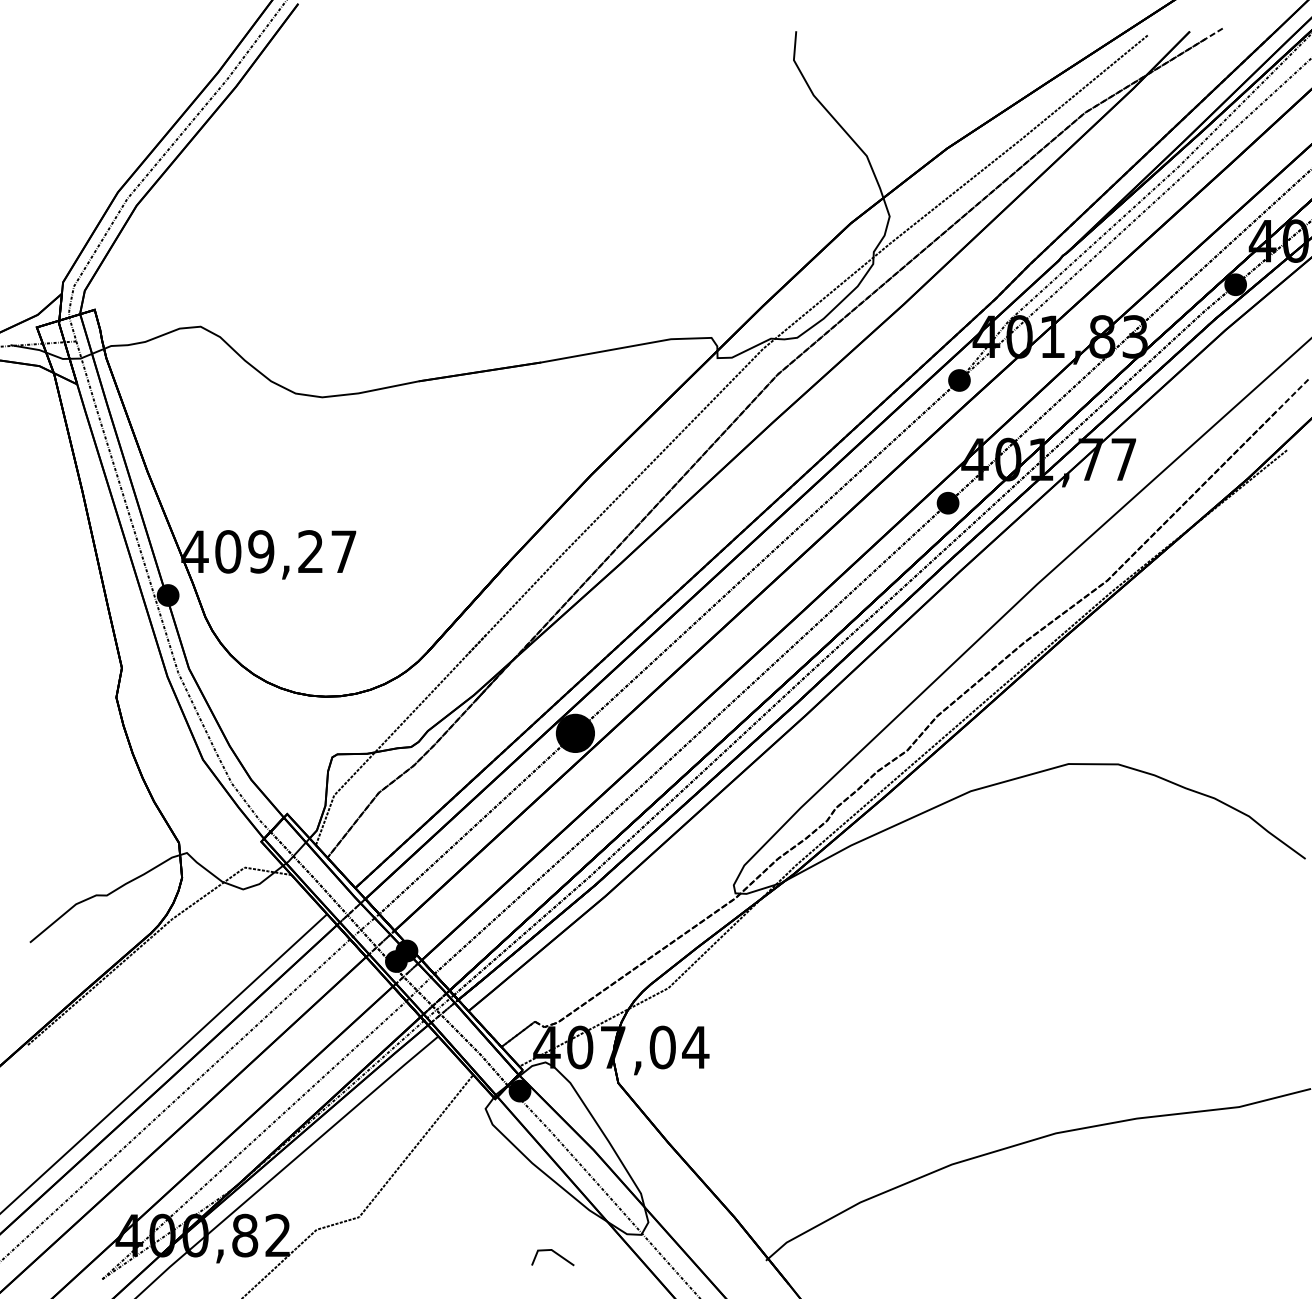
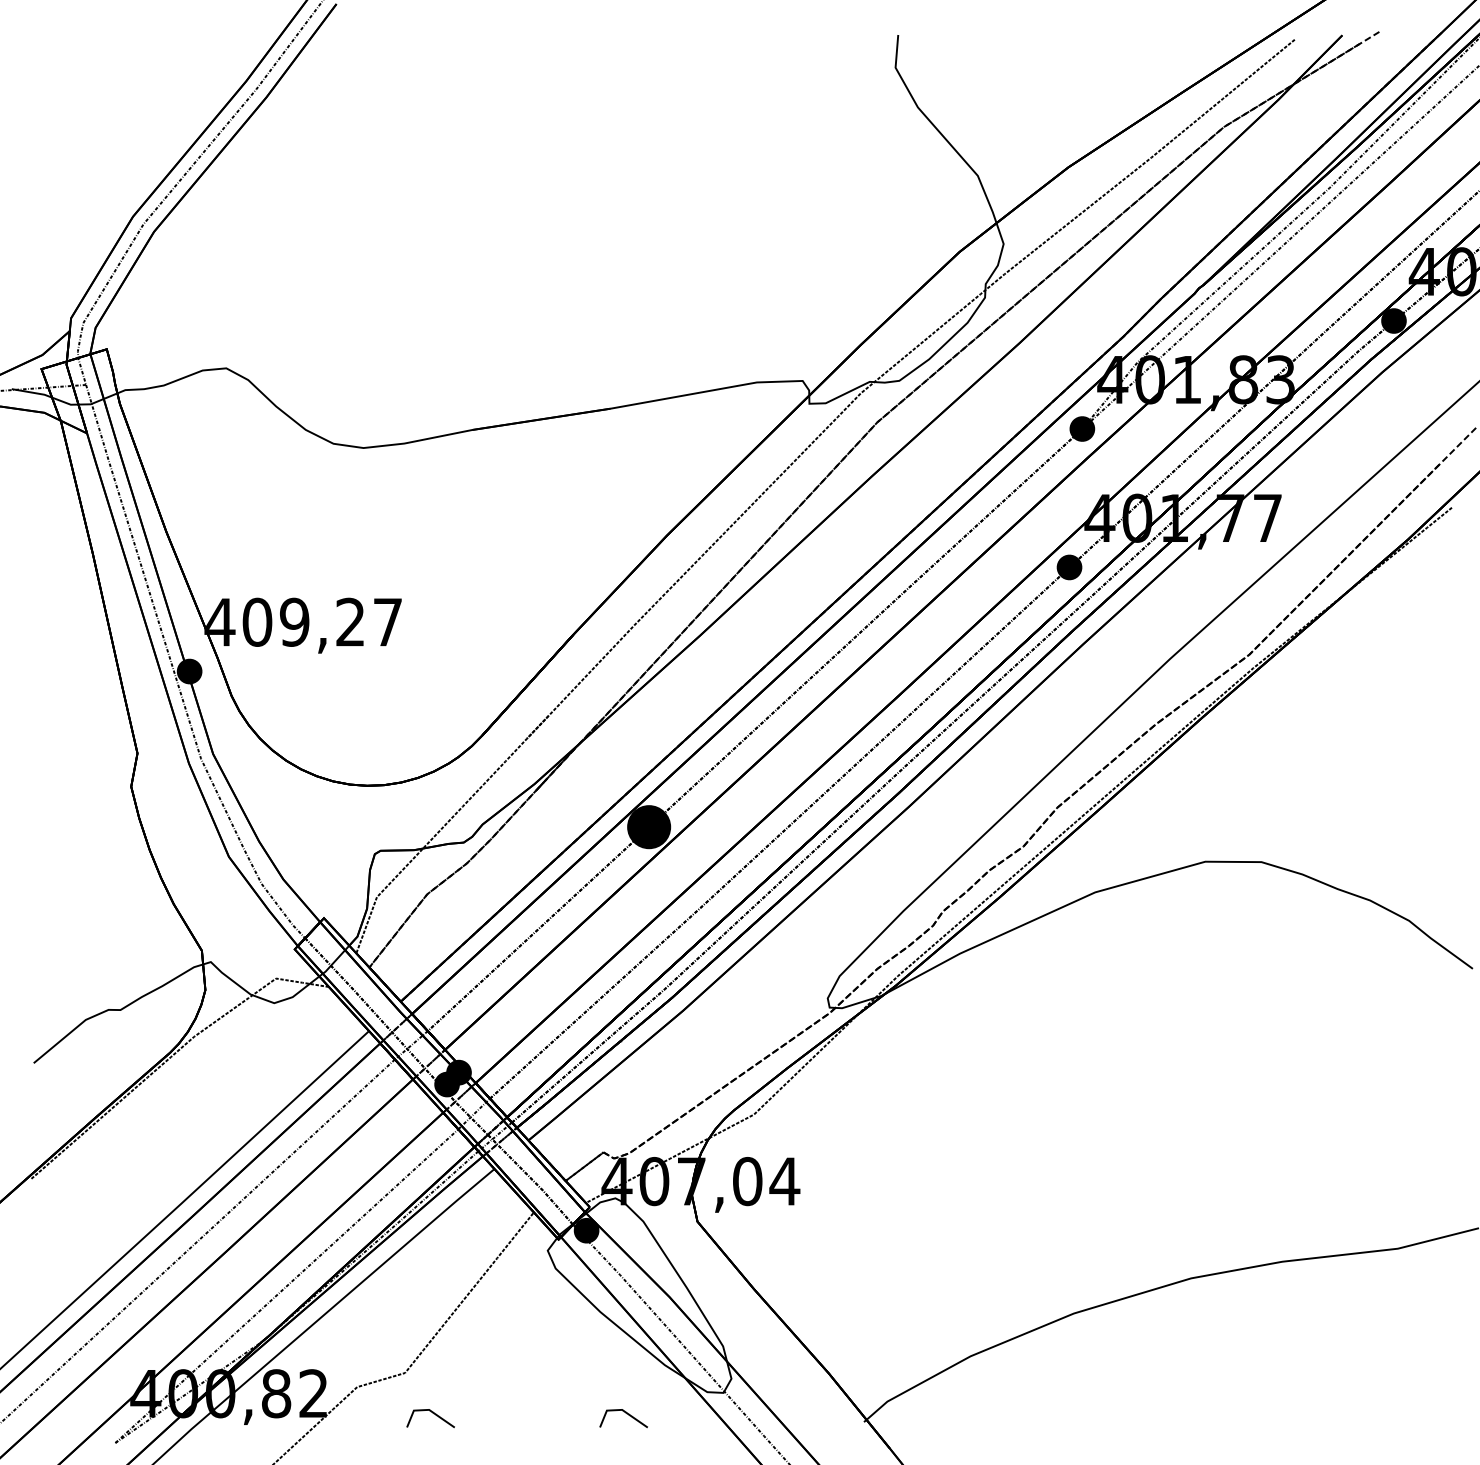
line: (383, 1253) -> (432, 1413), added

